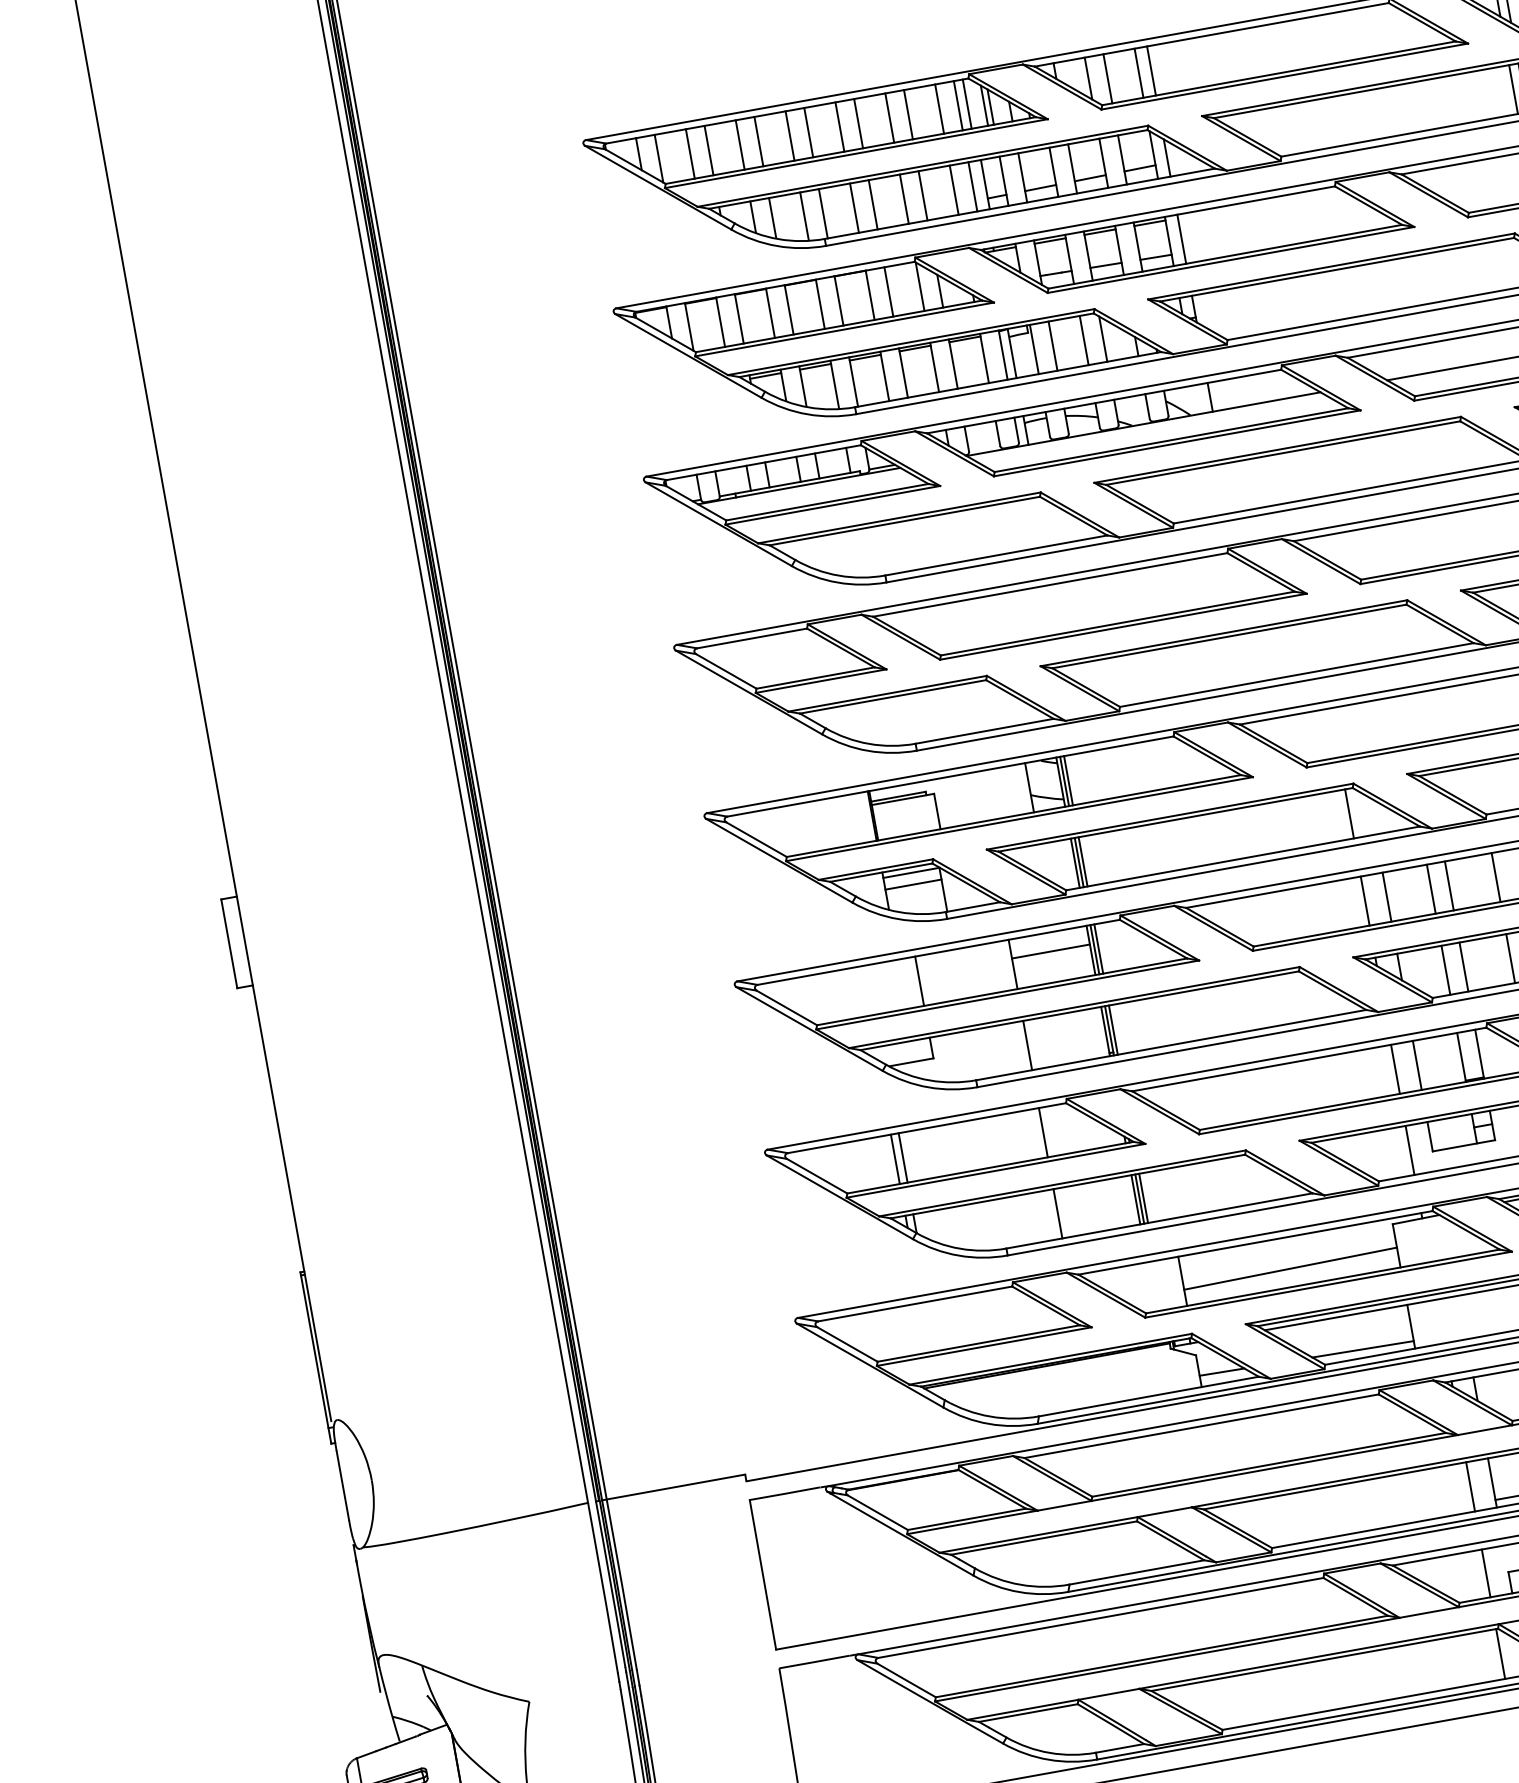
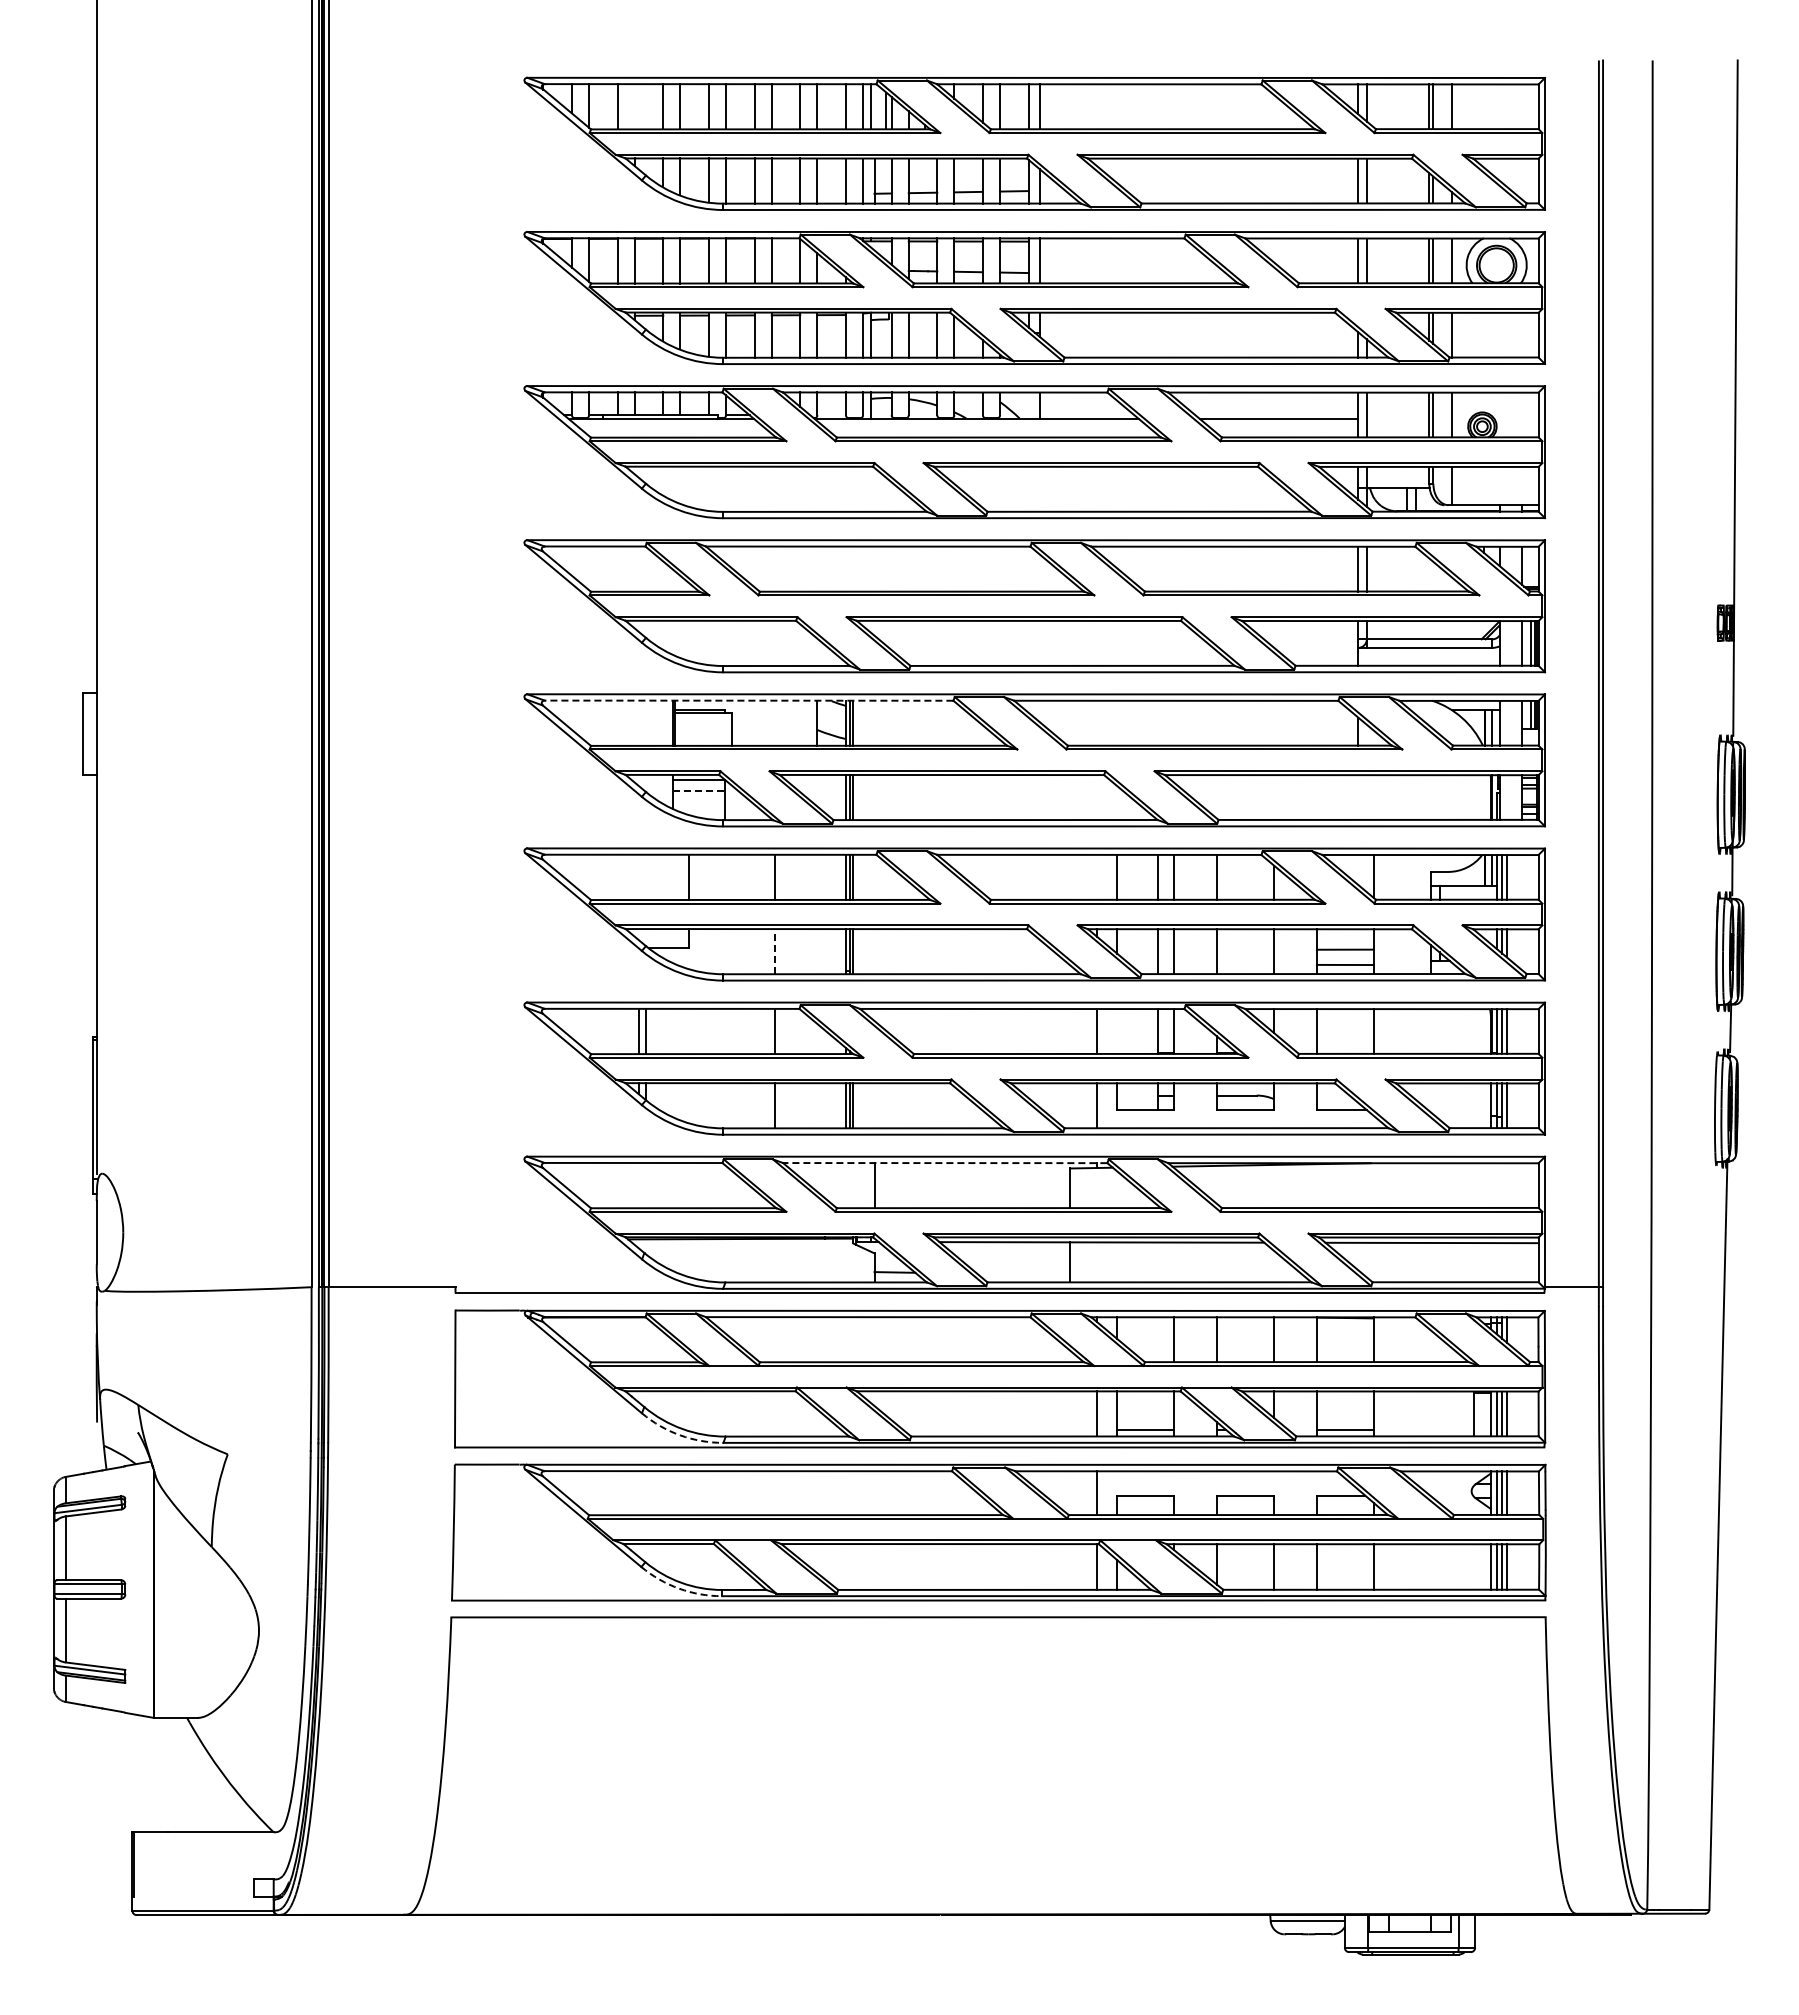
line: (708, 150) -> (634, 106), removed
line: (949, 776) -> (748, 700), solid -> dashed
line: (1349, 813) -> (1097, 797), removed
line: (912, 884) -> (698, 790), solid -> dashed
line: (1365, 900) -> (1097, 876), removed
line: (1050, 951) -> (809, 871), removed
line: (1027, 1045) -> (774, 951), solid -> dashed
line: (1417, 1065) -> (1117, 1031), removed
line: (1254, 1243) -> (944, 1163), solid -> dashed
line: (1290, 1268) -> (972, 1191), removed
line: (1362, 1349) -> (1023, 1274), removed
arc: (1019, 1592) -> (680, 1435), solid -> dashed
arc: (1048, 1759) -> (679, 1588), solid -> dashed

